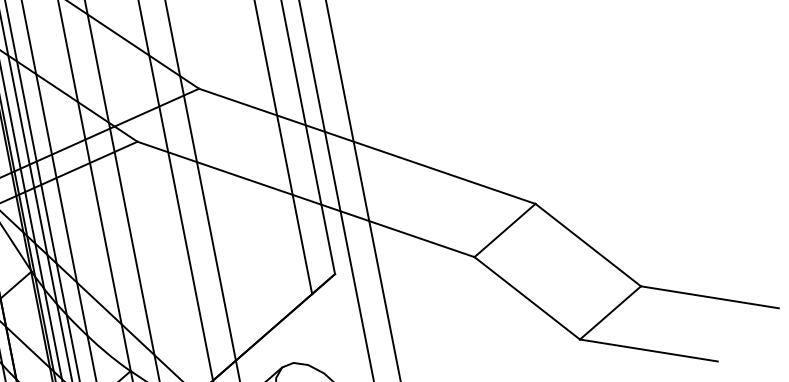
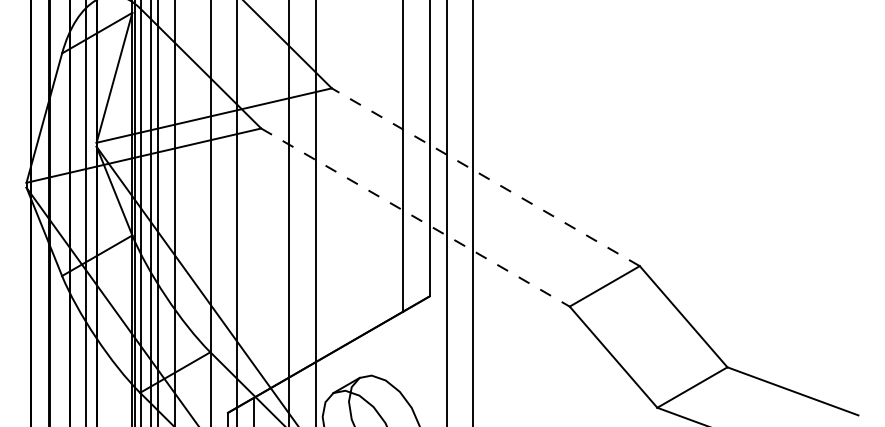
line: (367, 146) -> (485, 177), solid -> dashed
line: (306, 199) -> (415, 217), solid -> dashed

